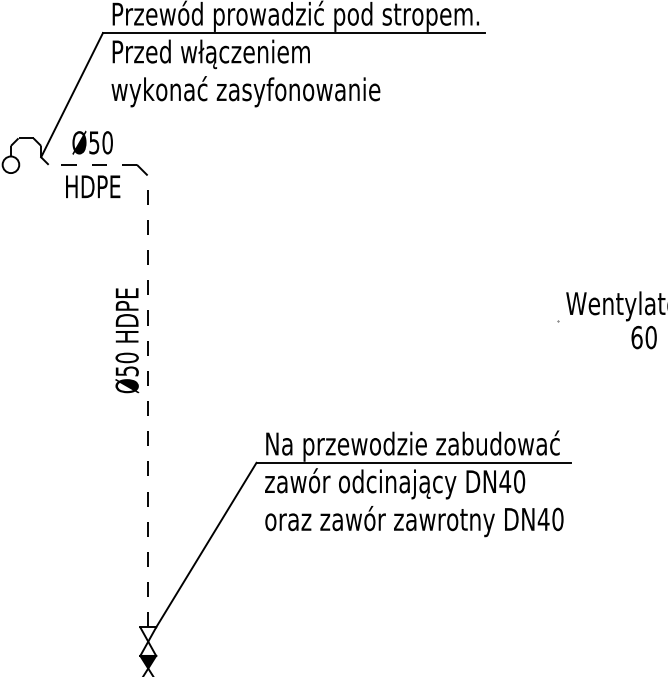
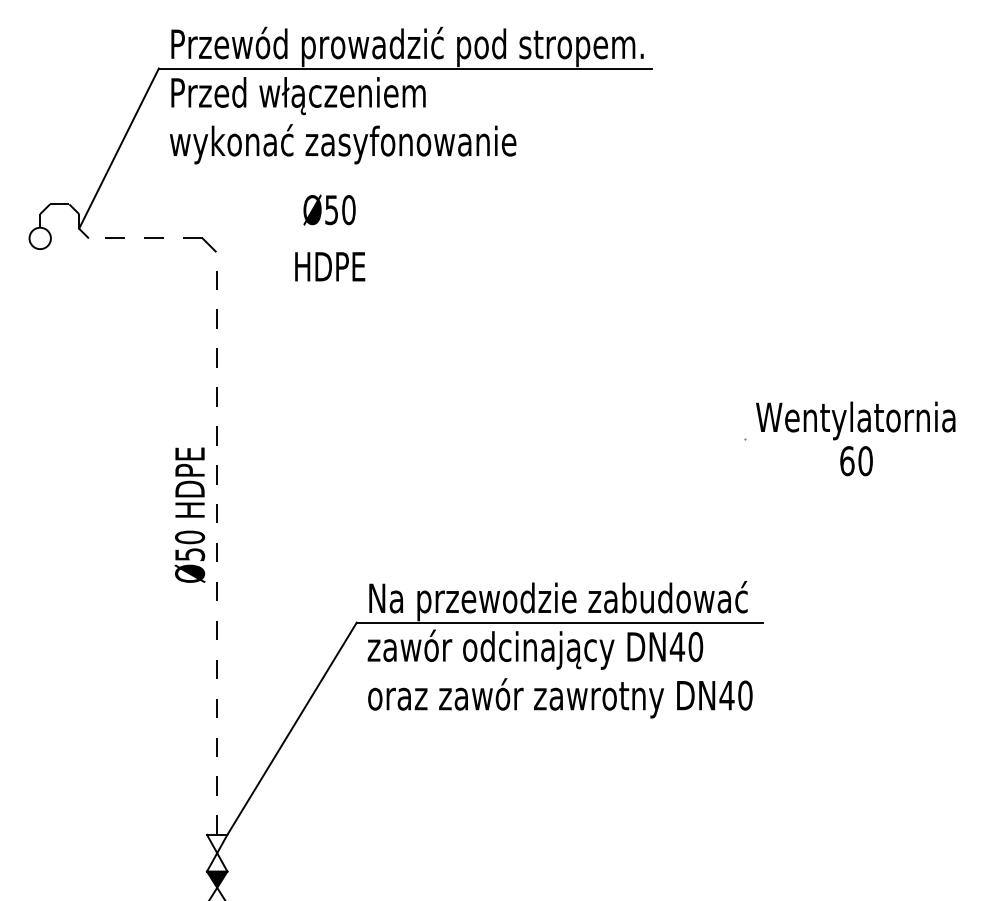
text: (93, 164) -> (330, 237), moved
text: (126, 340) -> (189, 514), moved

